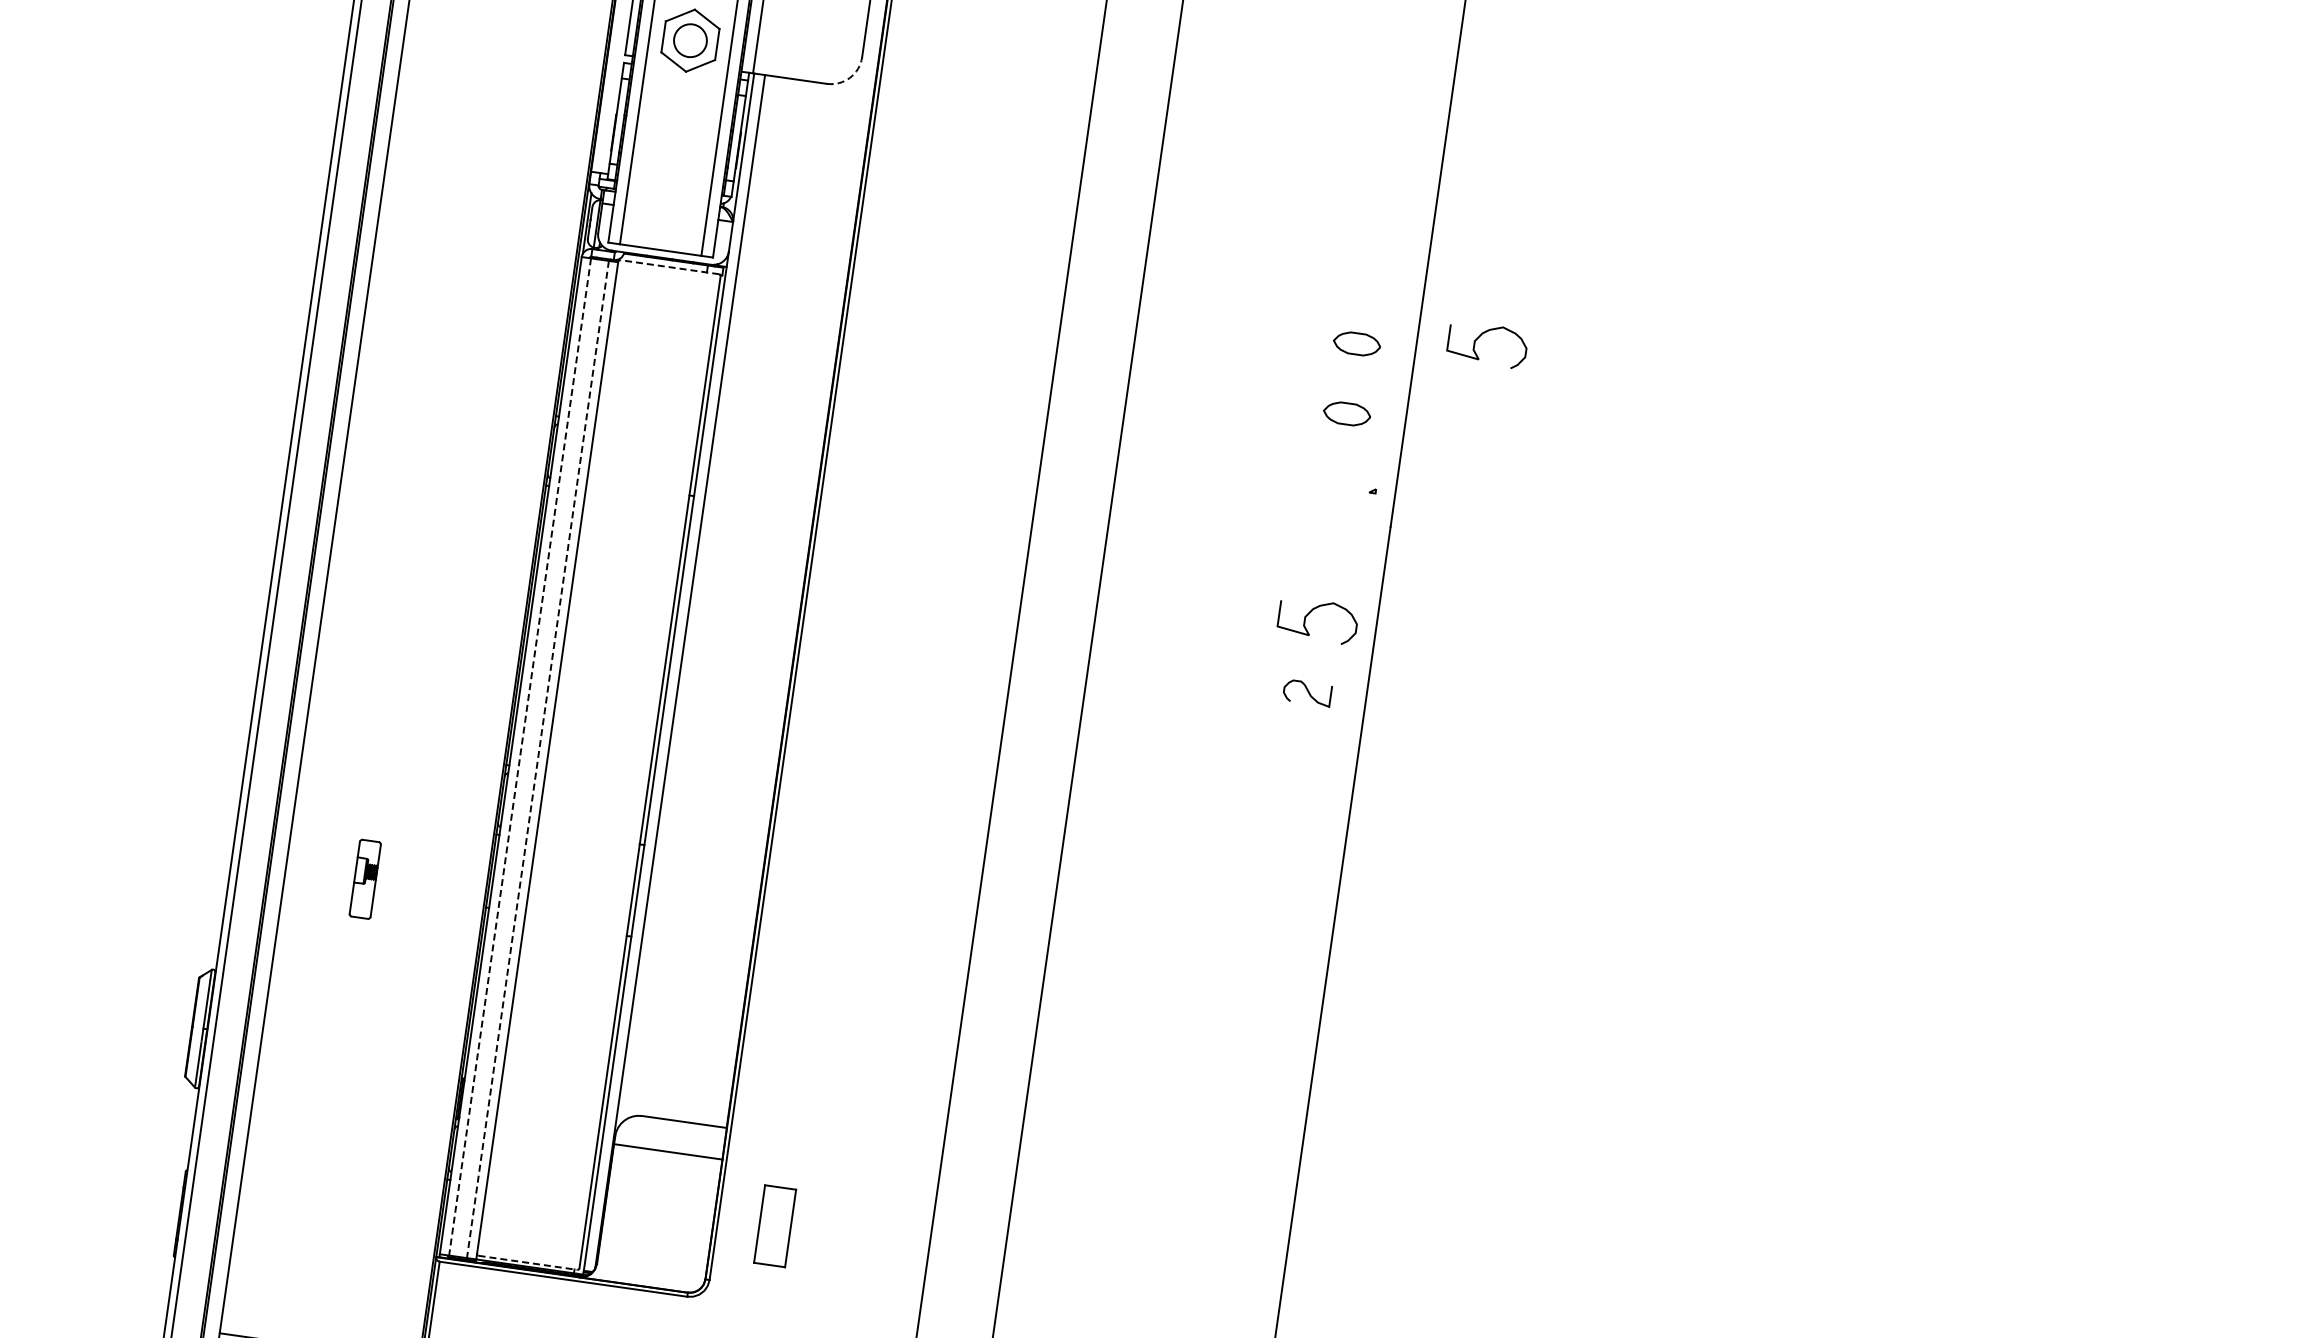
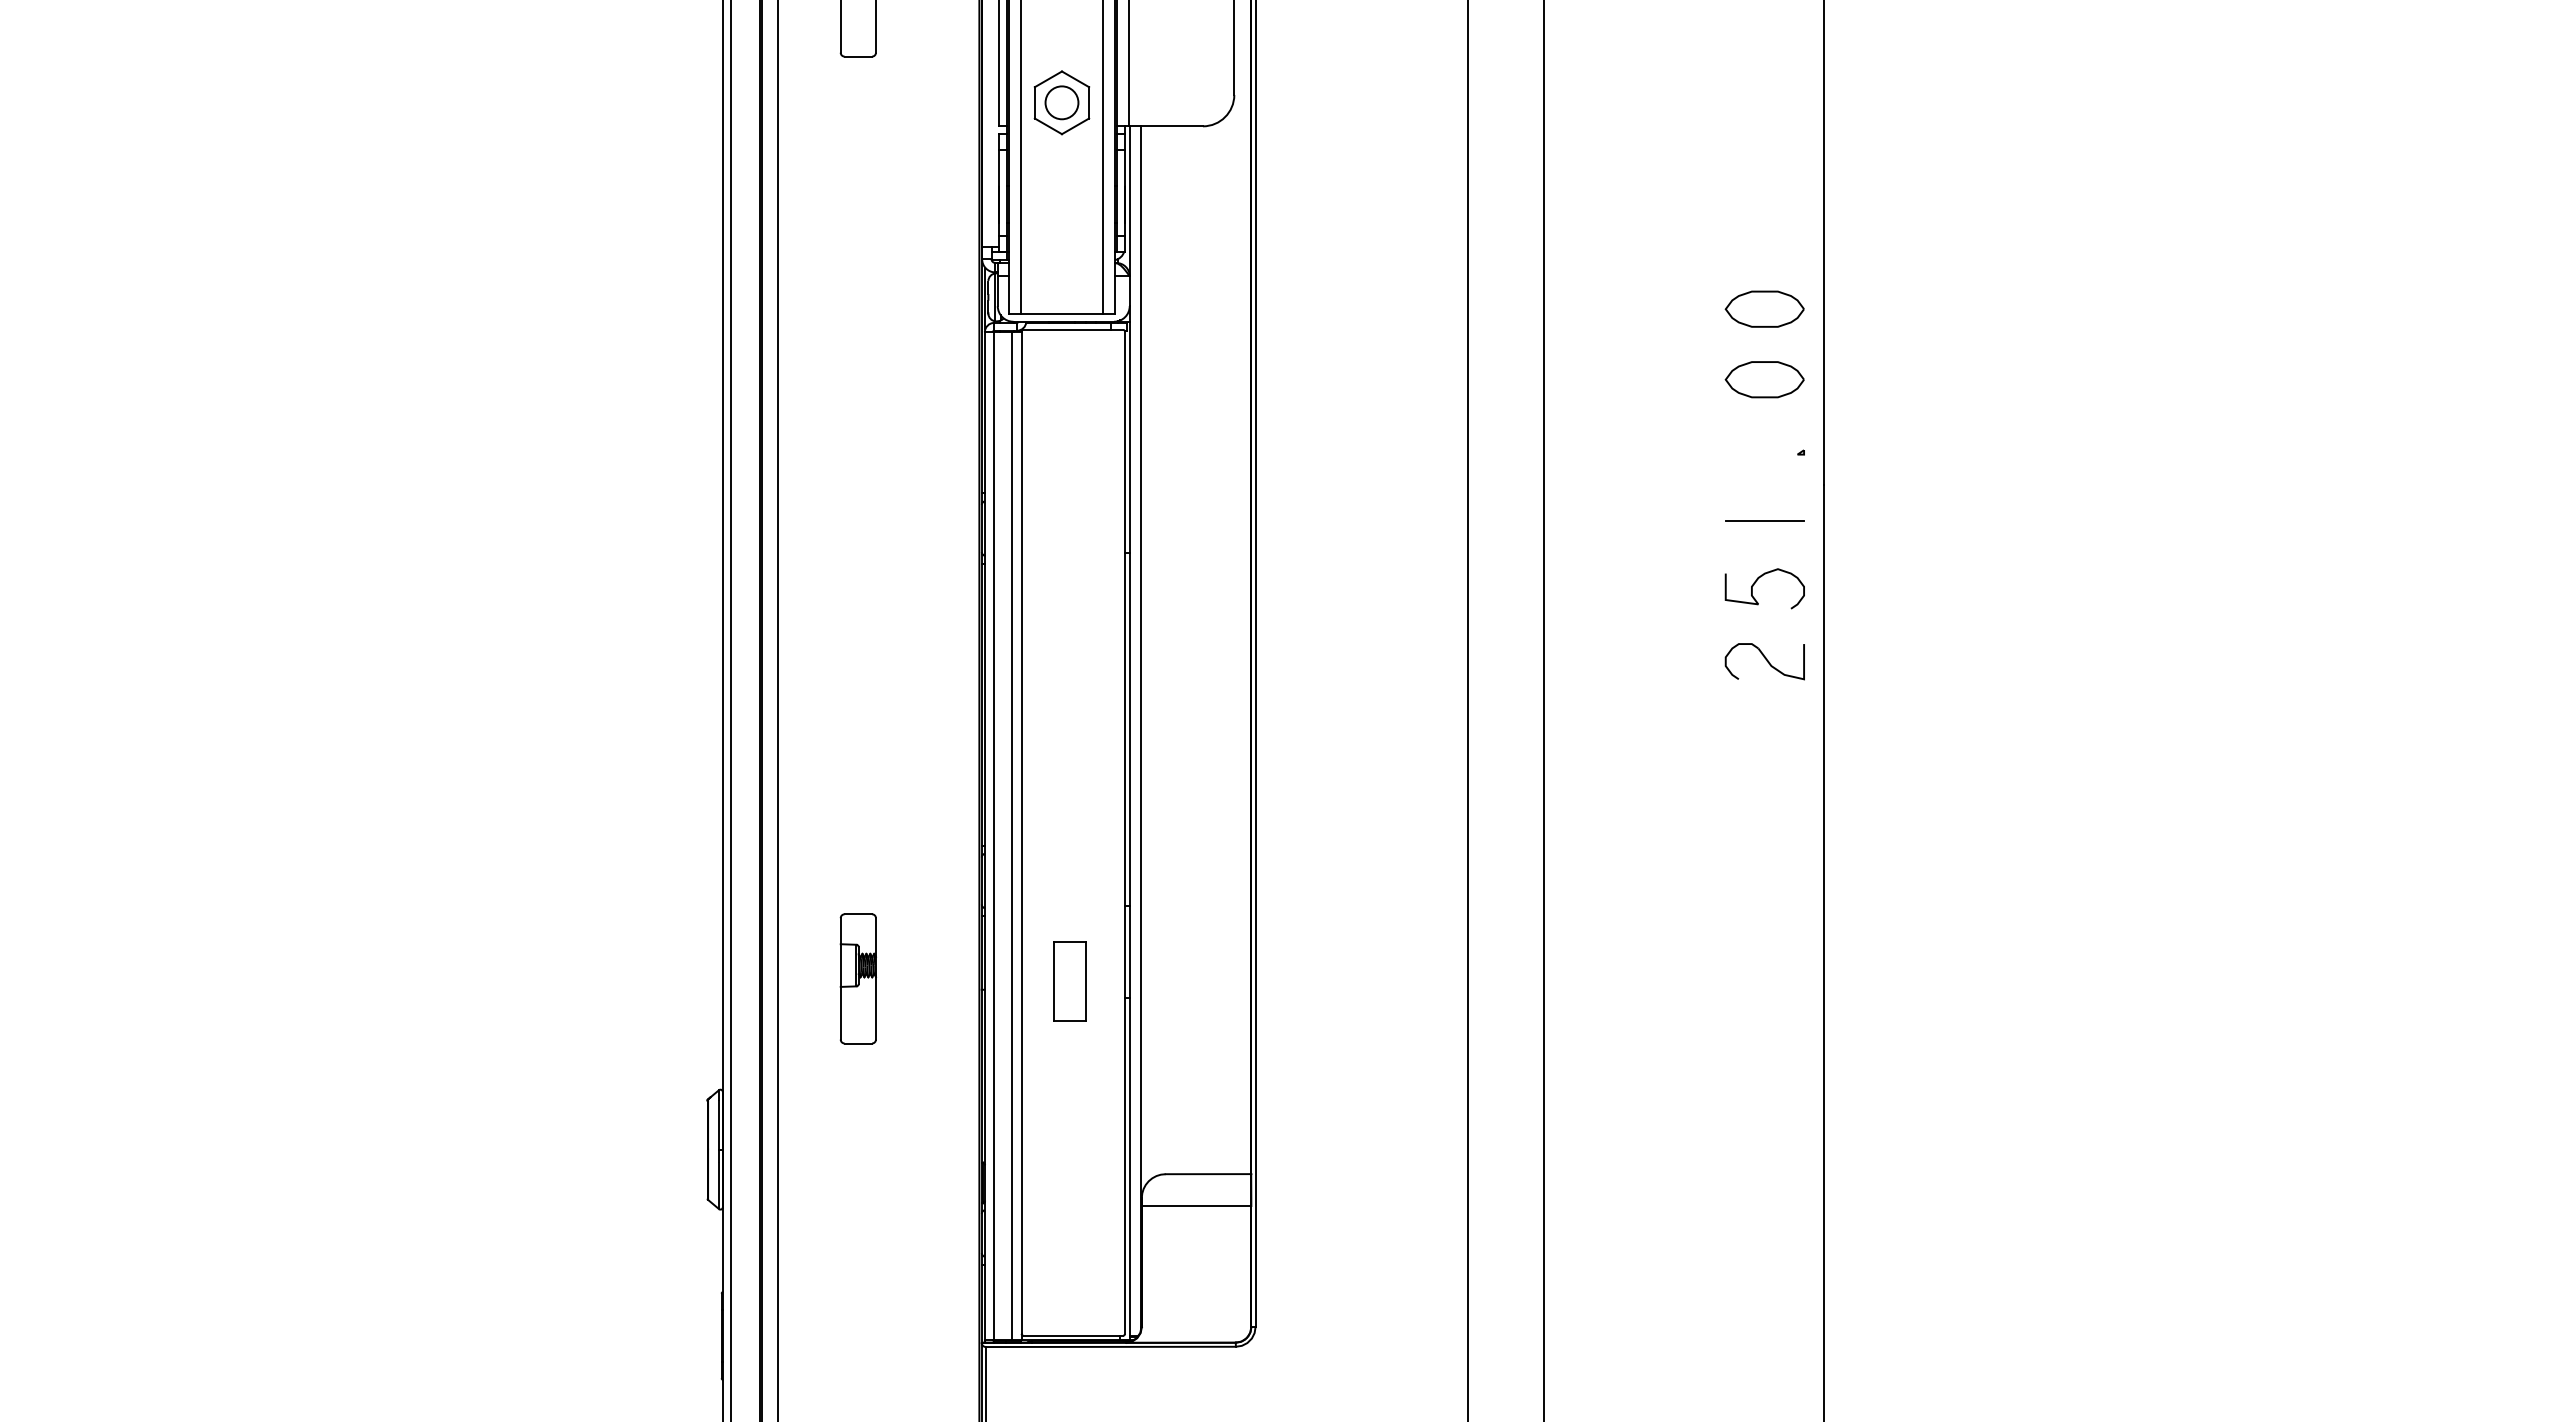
arc: (850, 78) -> (1225, 117), dashed -> solid
line: (669, 266) -> (1073, 329), dashed -> solid
curve: (1480, 337) -> (1885, 285), removed
part: (1356, 343) -> (1764, 308), size x1.67
part: (1346, 413) -> (1764, 379), size x1.67
line: (1327, 553) -> (1764, 520), added
part: (1307, 692) -> (1764, 661), size x1.67
line: (520, 756) -> (994, 835), dashed -> solid
line: (538, 759) -> (1012, 835), dashed -> solid
part: (364, 878) -> (857, 978), size x1.67
part: (774, 1226) -> (1069, 981), moved
line: (528, 1262) -> (1073, 1335), dashed -> solid

